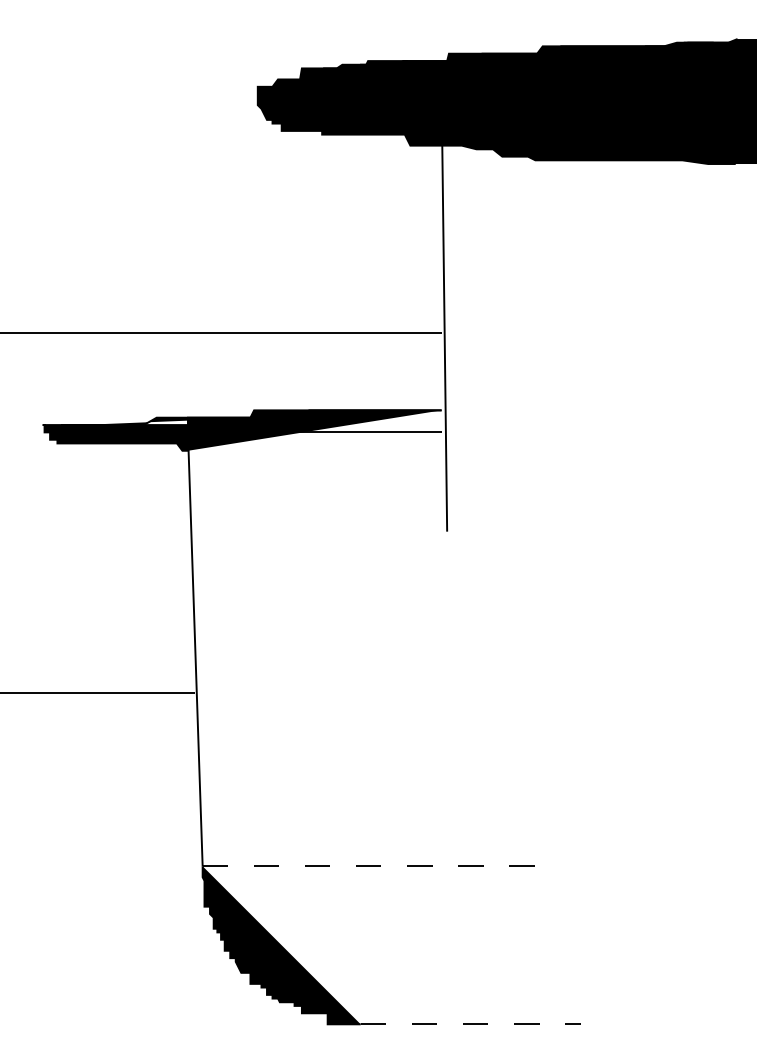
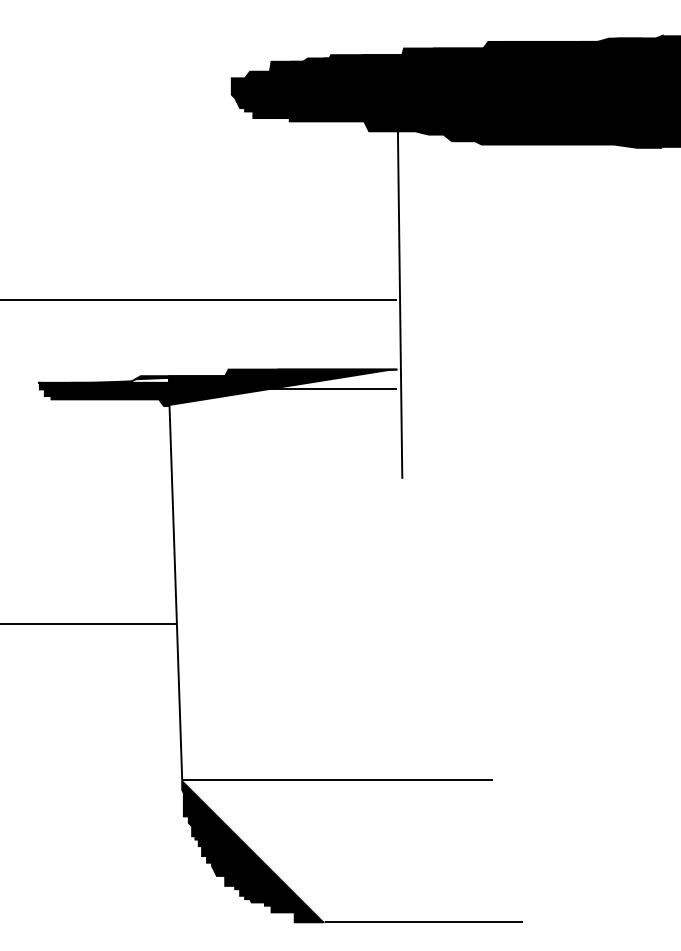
line: (375, 866) -> (337, 780), dashed -> solid
line: (471, 1024) -> (424, 922), dashed -> solid

